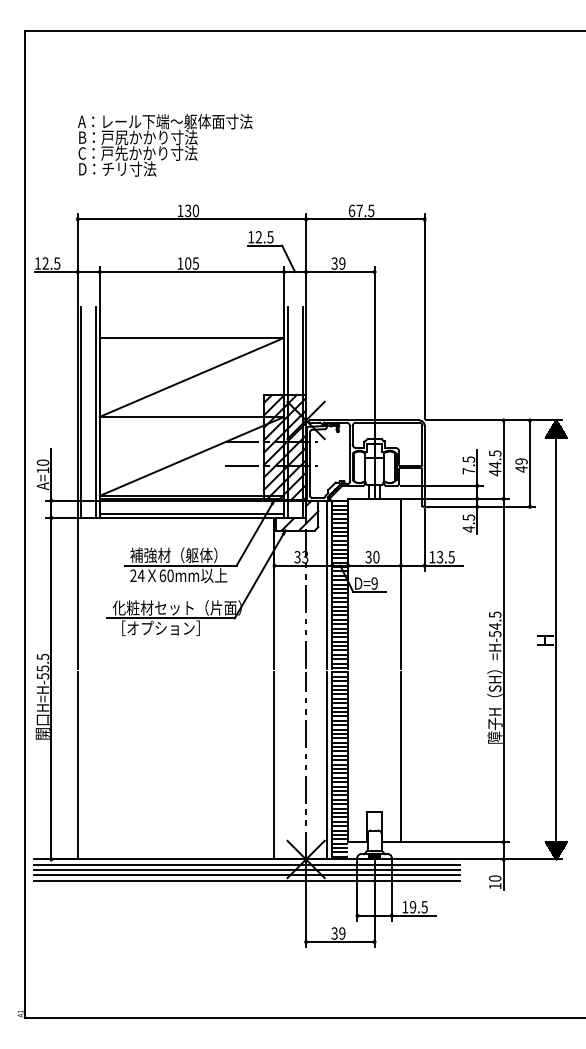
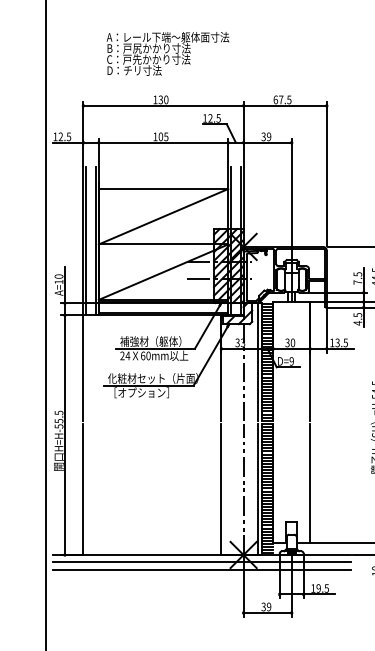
text: (165, 145) -> (168, 54), moved
line: (246, 864) -> (201, 558), removed
line: (246, 875) -> (201, 566), removed

